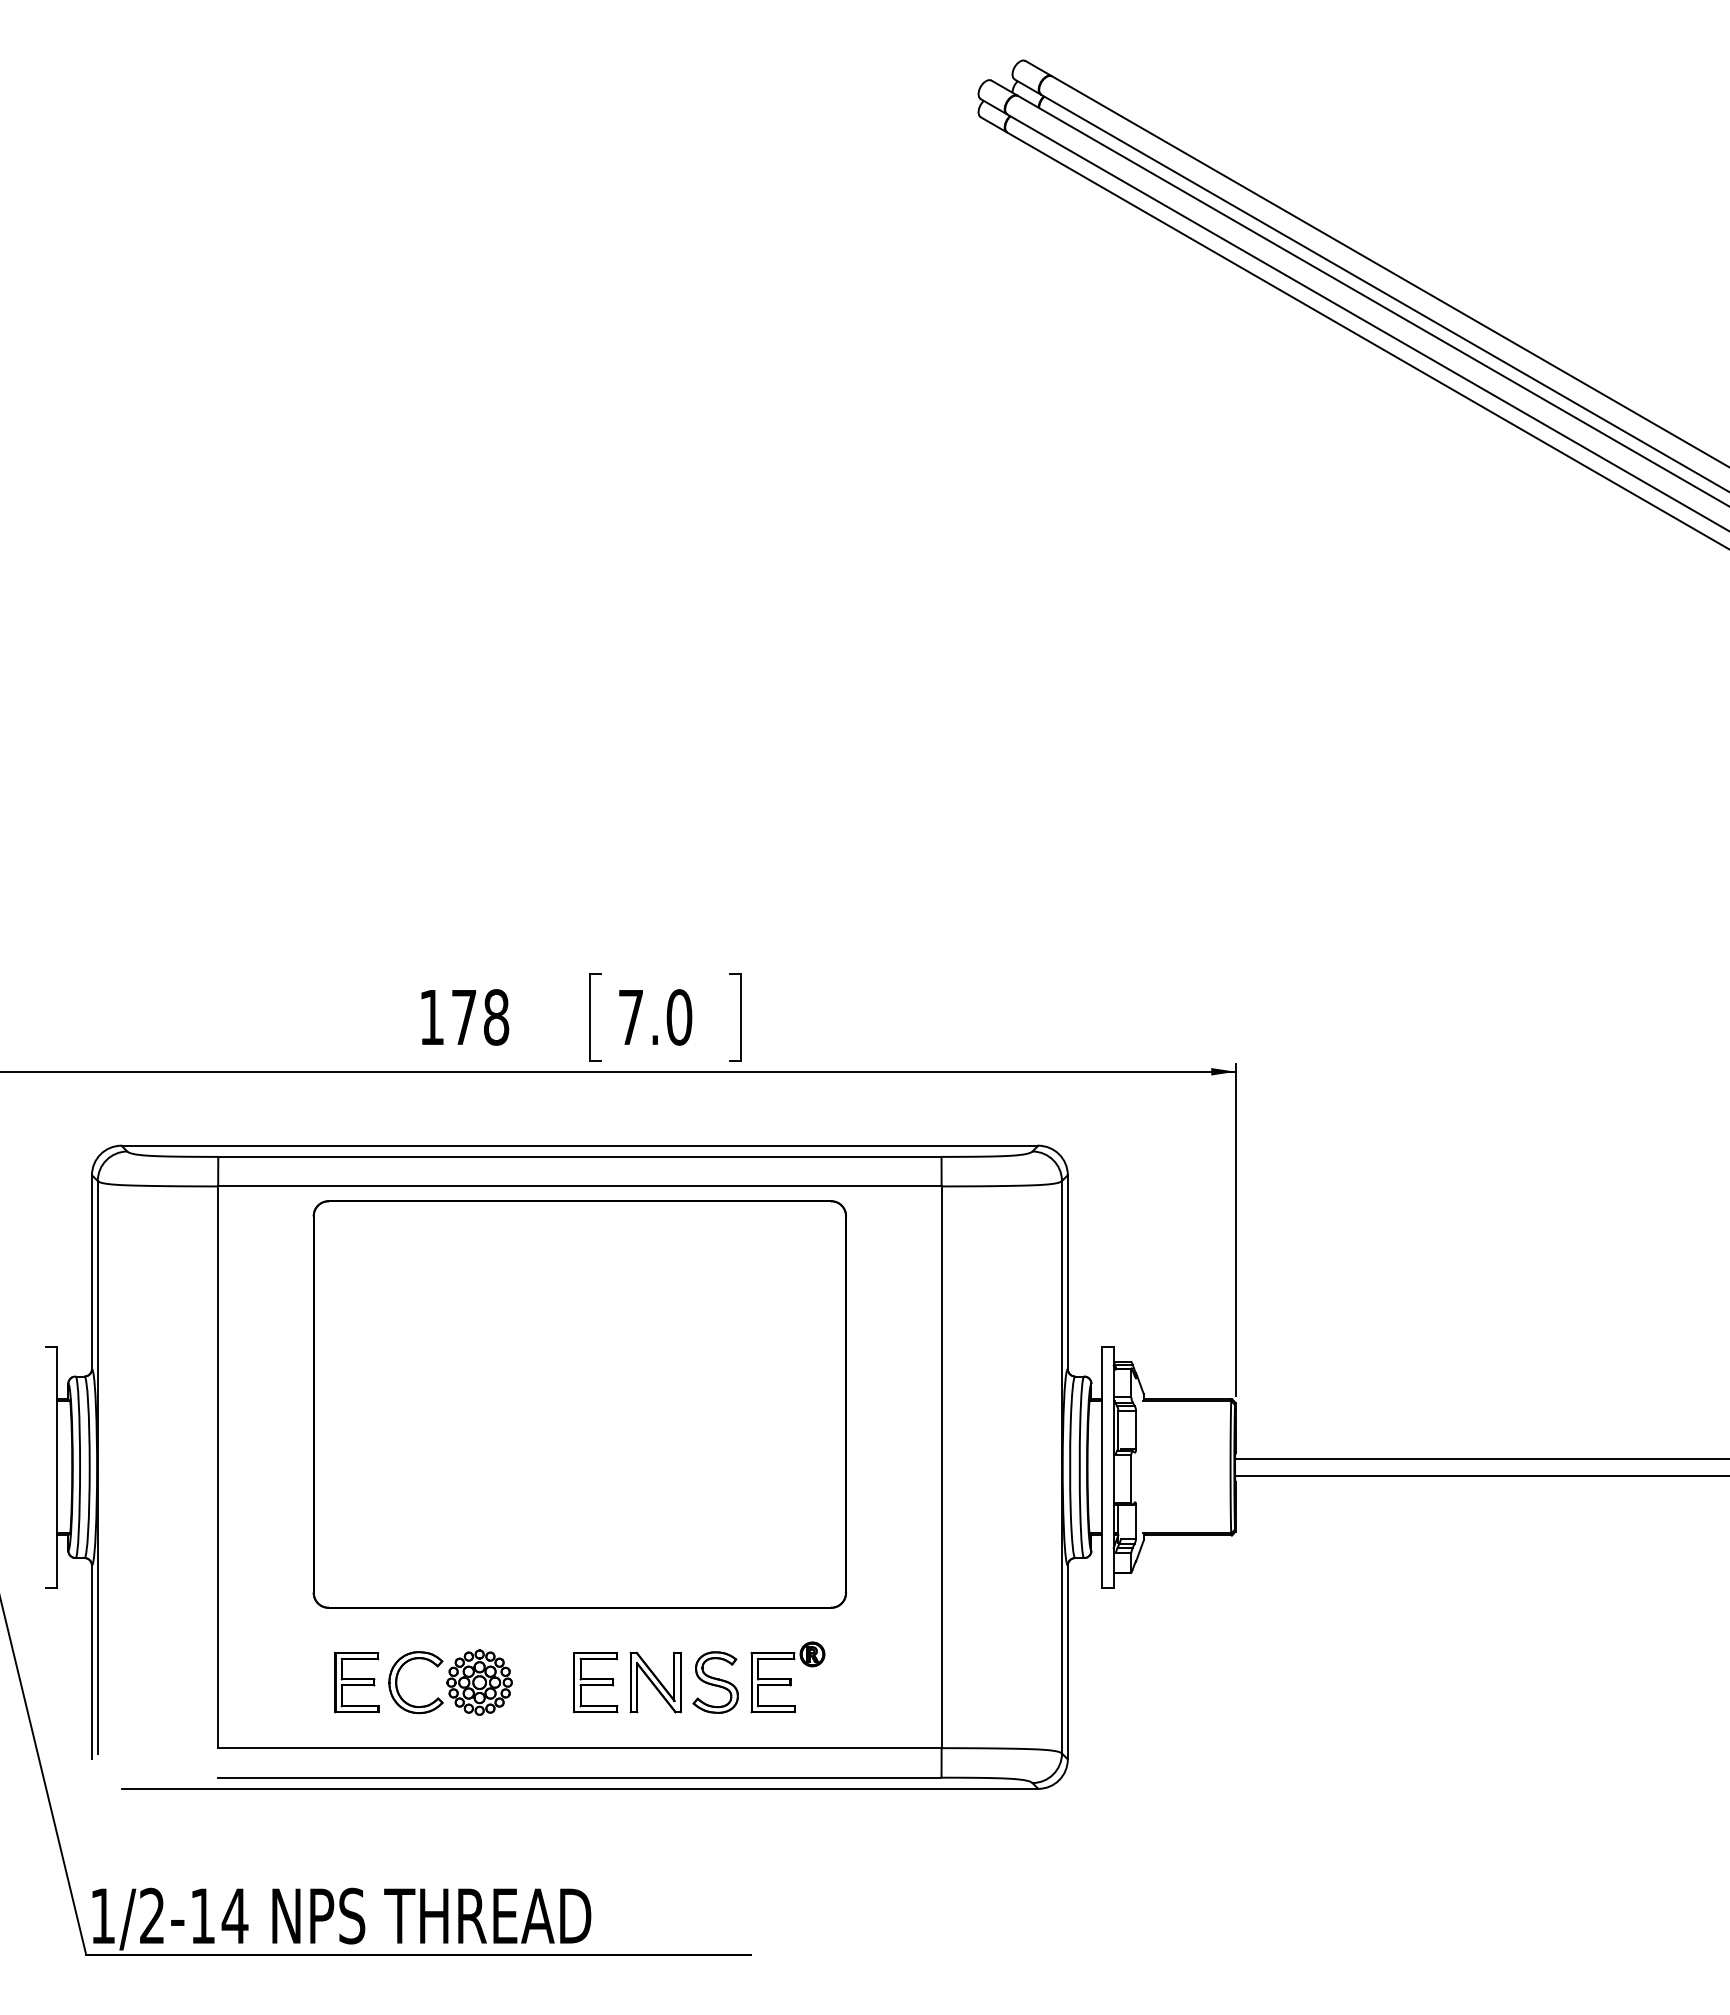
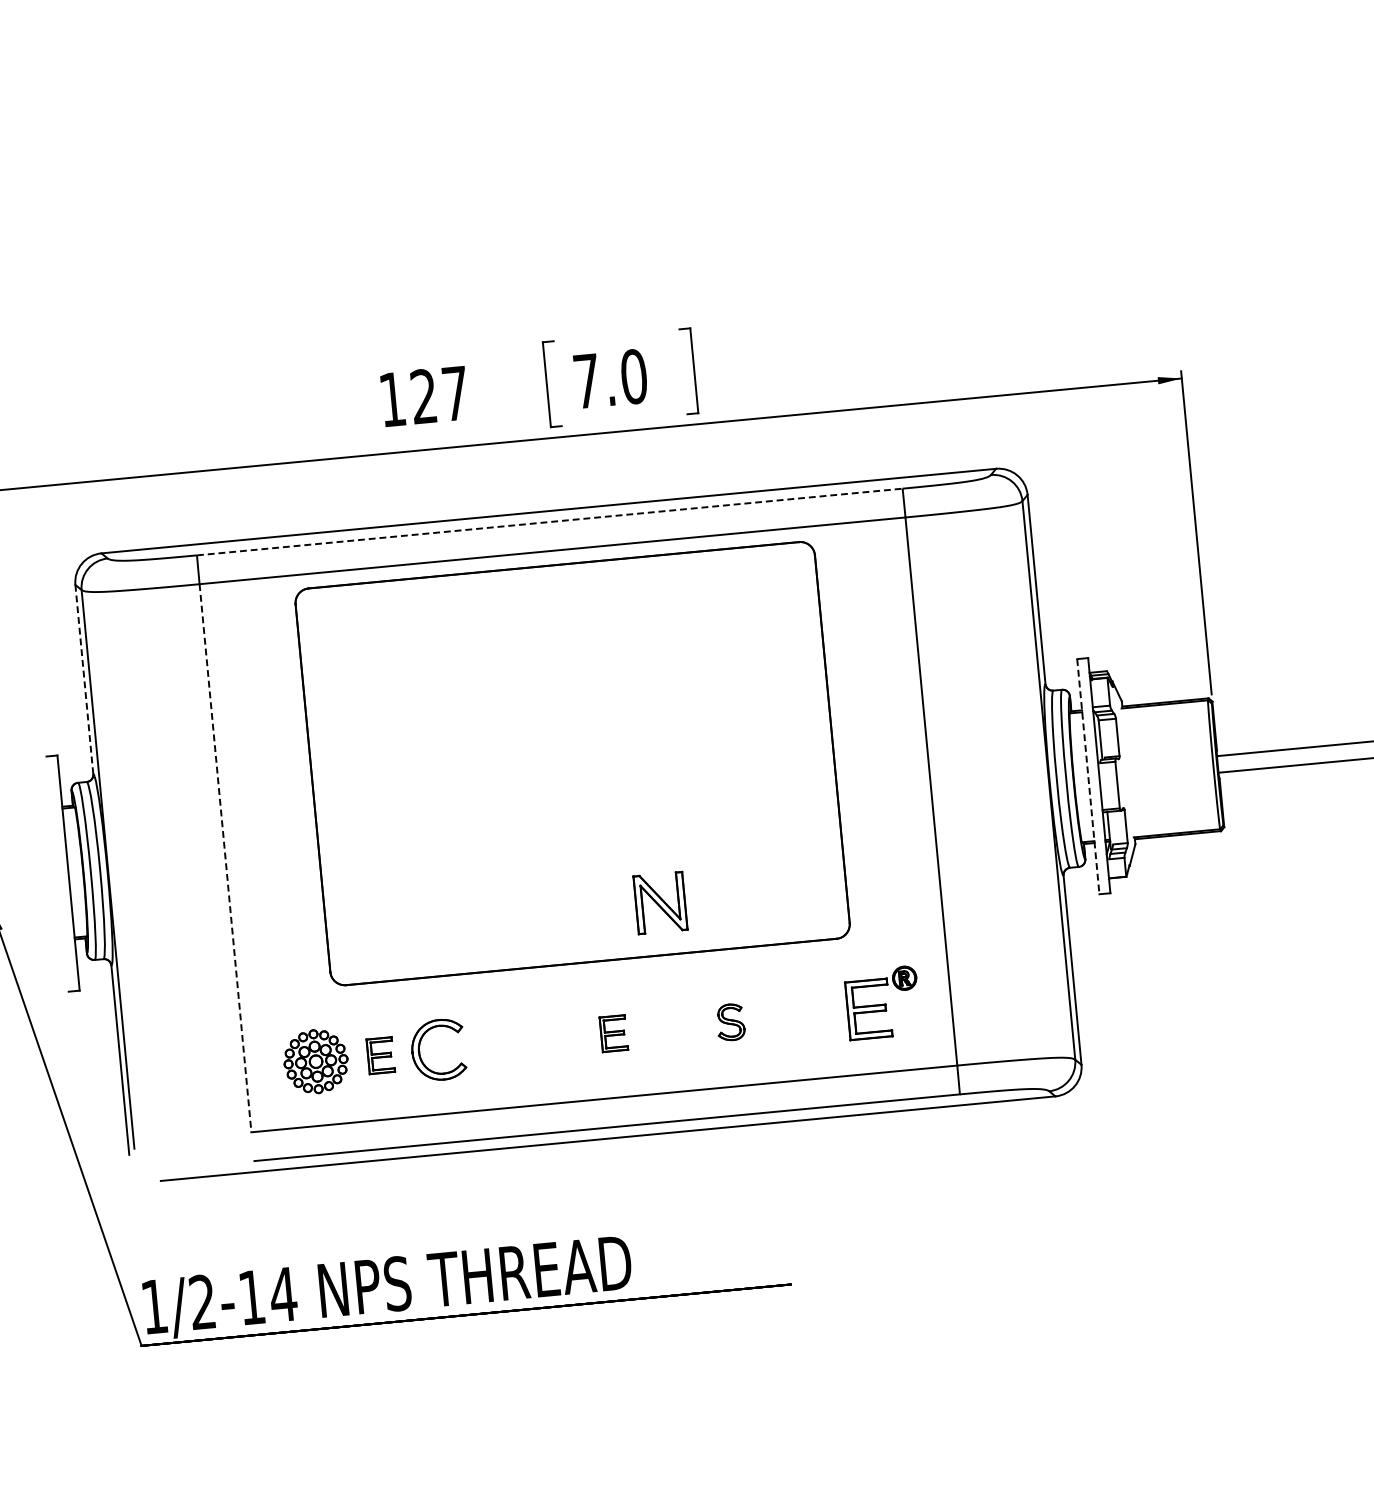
text: (480, 1017) -> (439, 395), 178 -> 127
line: (579, 1156) -> (549, 521), solid -> dashed
line: (91, 1272) -> (83, 679), solid -> dashed
line: (218, 1467) -> (225, 858), solid -> dashed
line: (1102, 1467) -> (1088, 776), solid -> dashed
part: (787, 1677) -> (882, 1003), moved
part: (356, 1682) -> (380, 1055), size x0.6
part: (479, 1682) -> (315, 1061), moved
part: (595, 1682) -> (613, 1033), size x0.6
part: (655, 1682) -> (660, 903), moved
part: (715, 1682) -> (730, 1022), size x0.6

